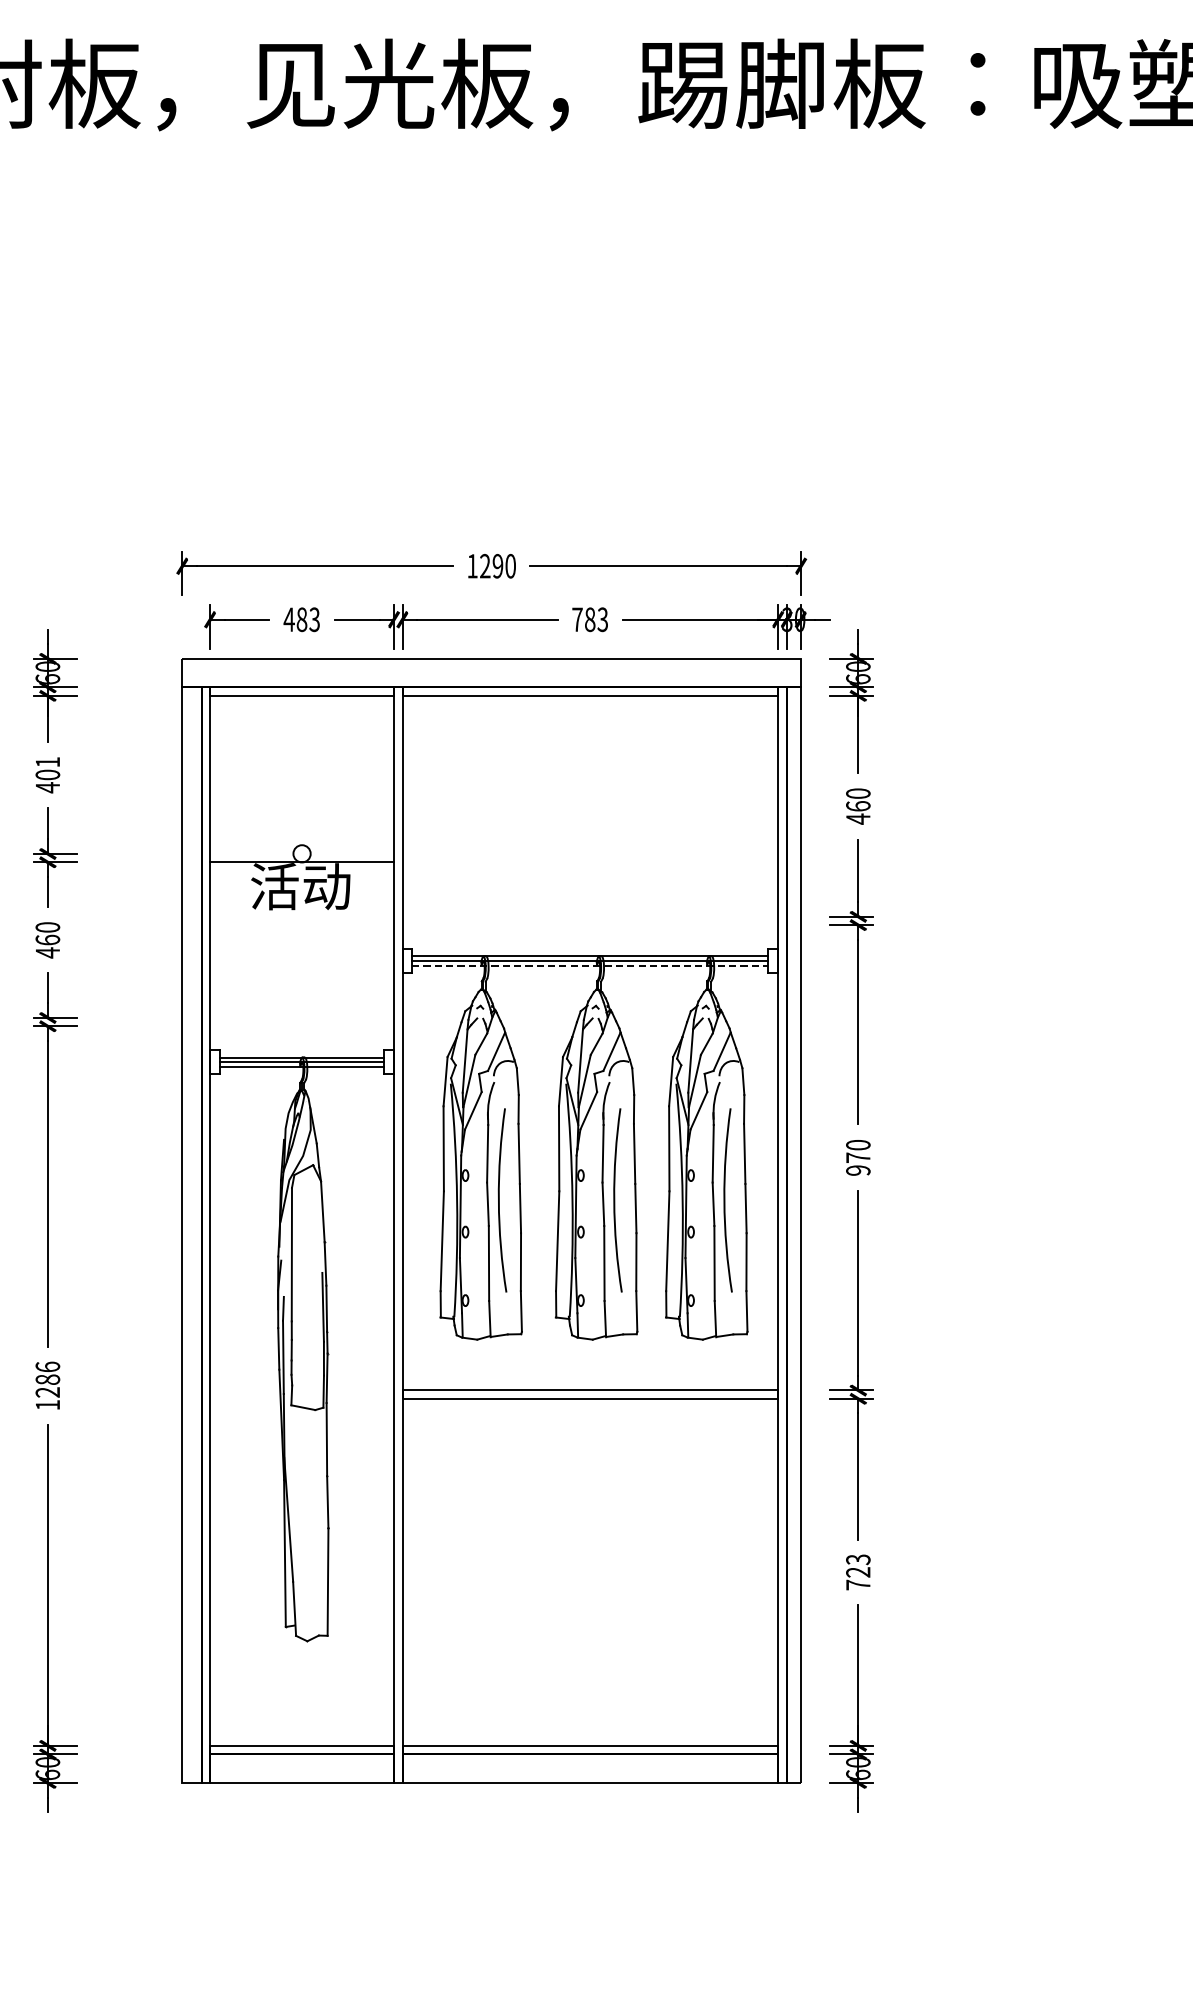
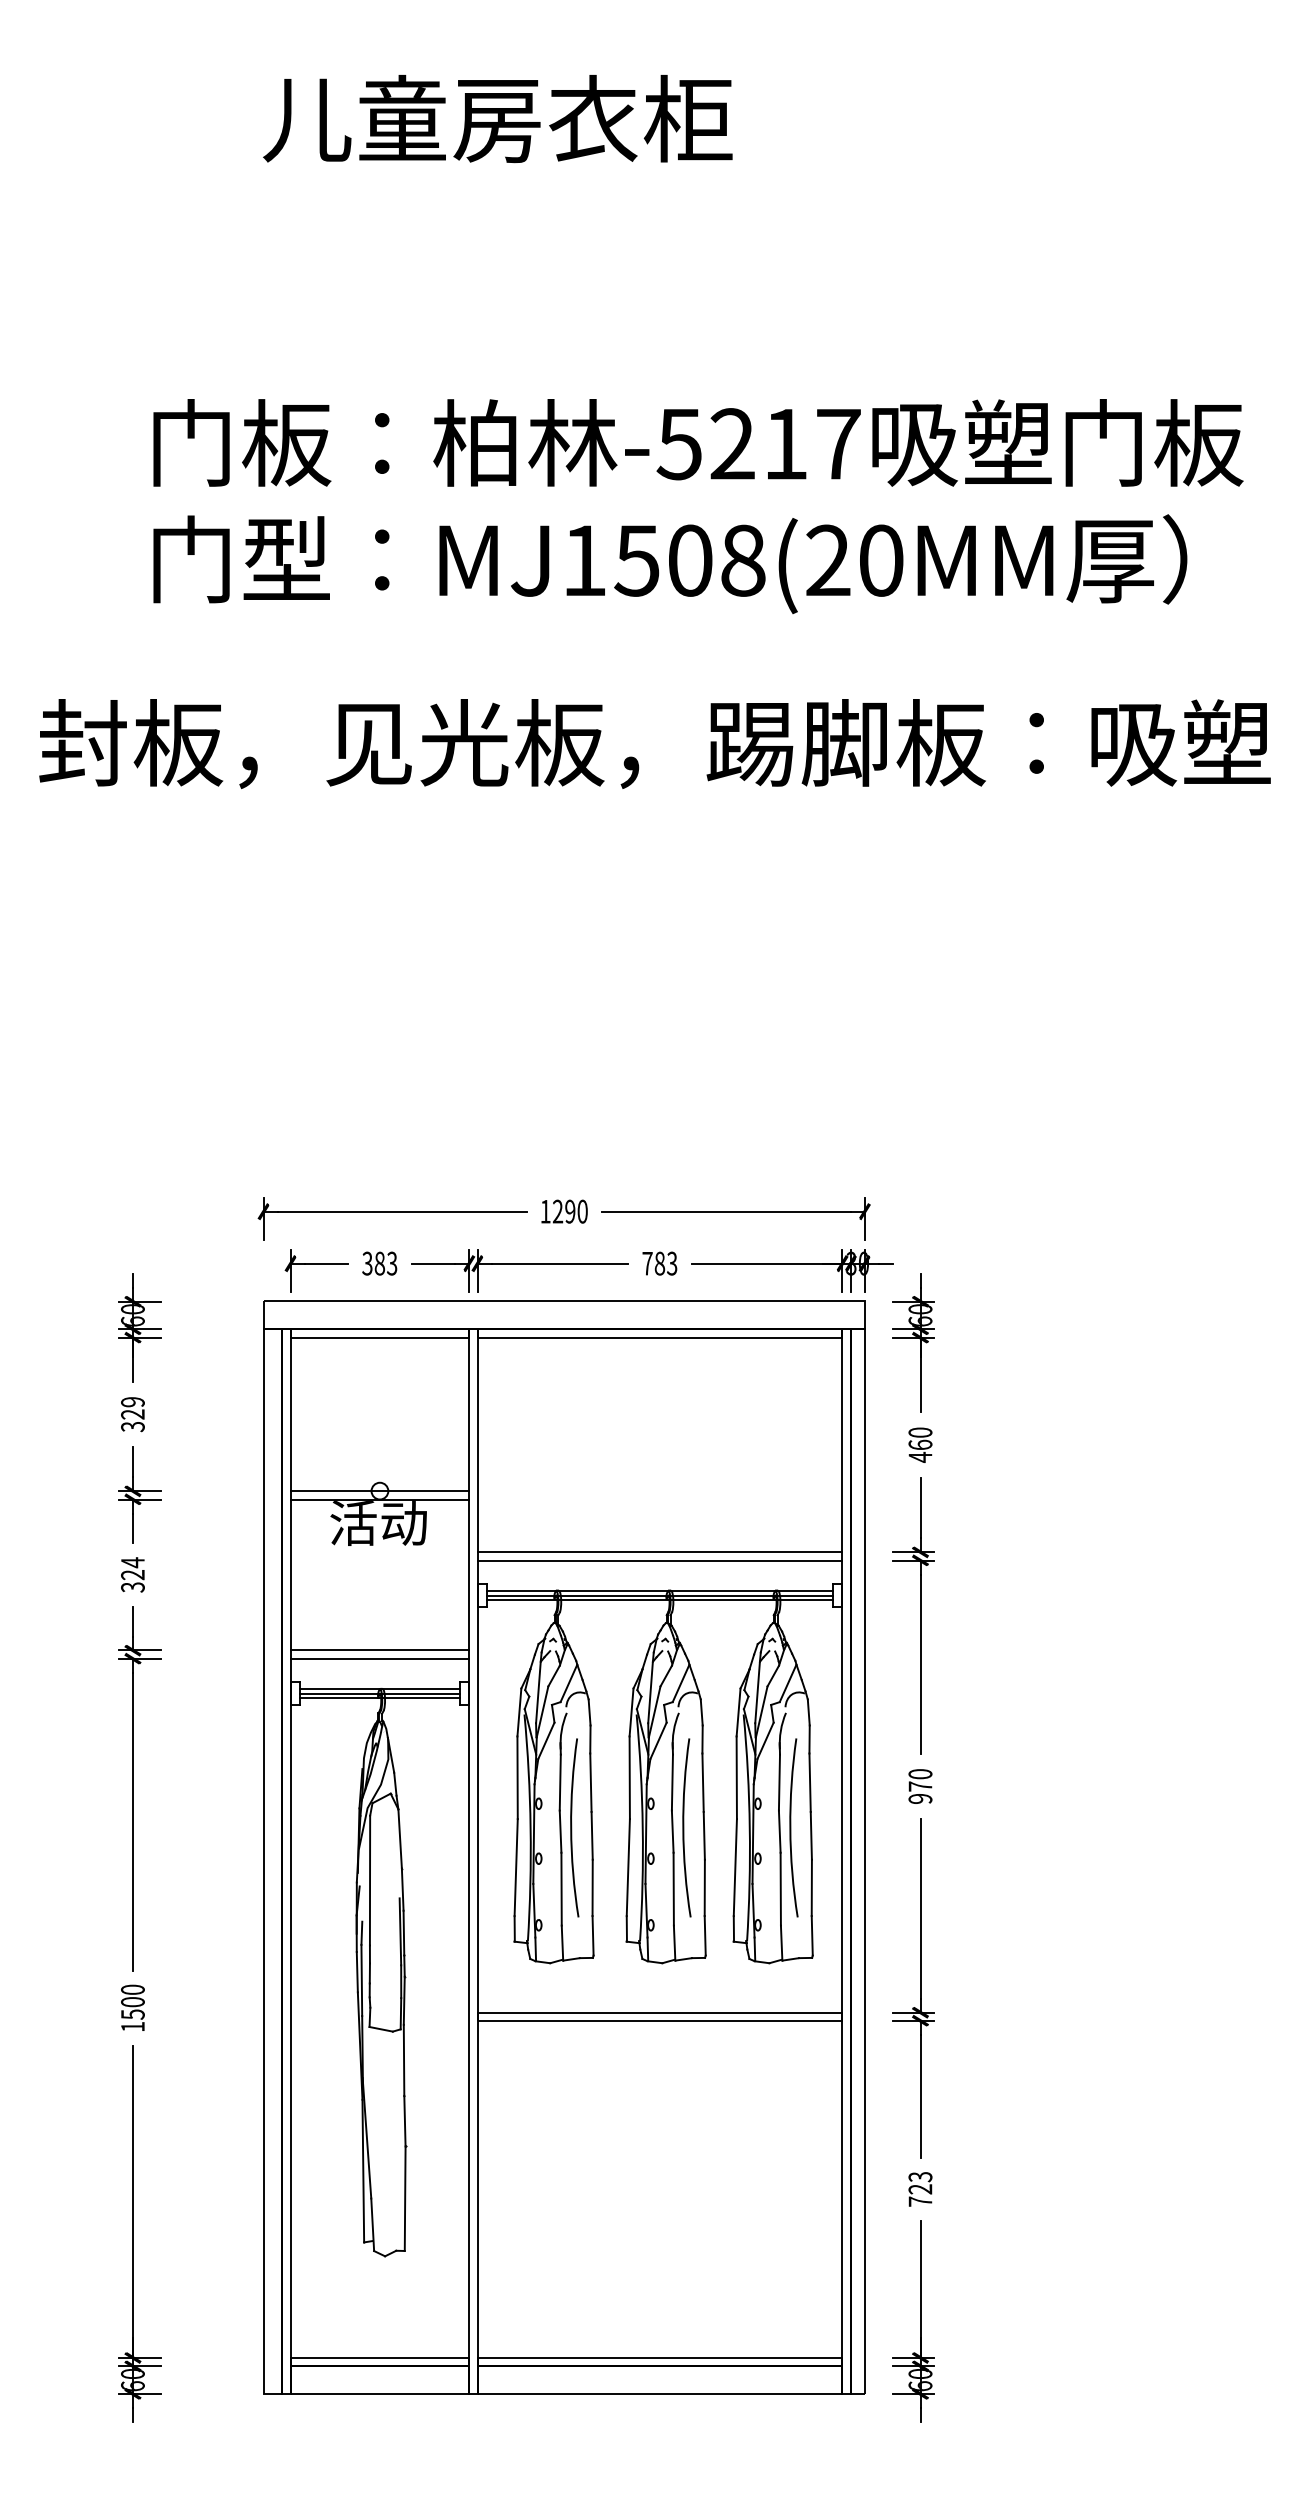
text: (289, 619) -> (367, 1263), 483 -> 383
text: (47, 774) -> (132, 1414), 401 -> 329
line: (301, 854) -> (379, 1491), added
line: (589, 916) -> (659, 1552), added
line: (589, 925) -> (659, 1560), added
text: (47, 939) -> (132, 1574), 460 -> 324
line: (590, 966) -> (660, 1600), dashed -> solid
line: (301, 1017) -> (379, 1650), added
line: (301, 1026) -> (379, 1658), added
text: (47, 1379) -> (132, 2001), 1286 -> 1500

